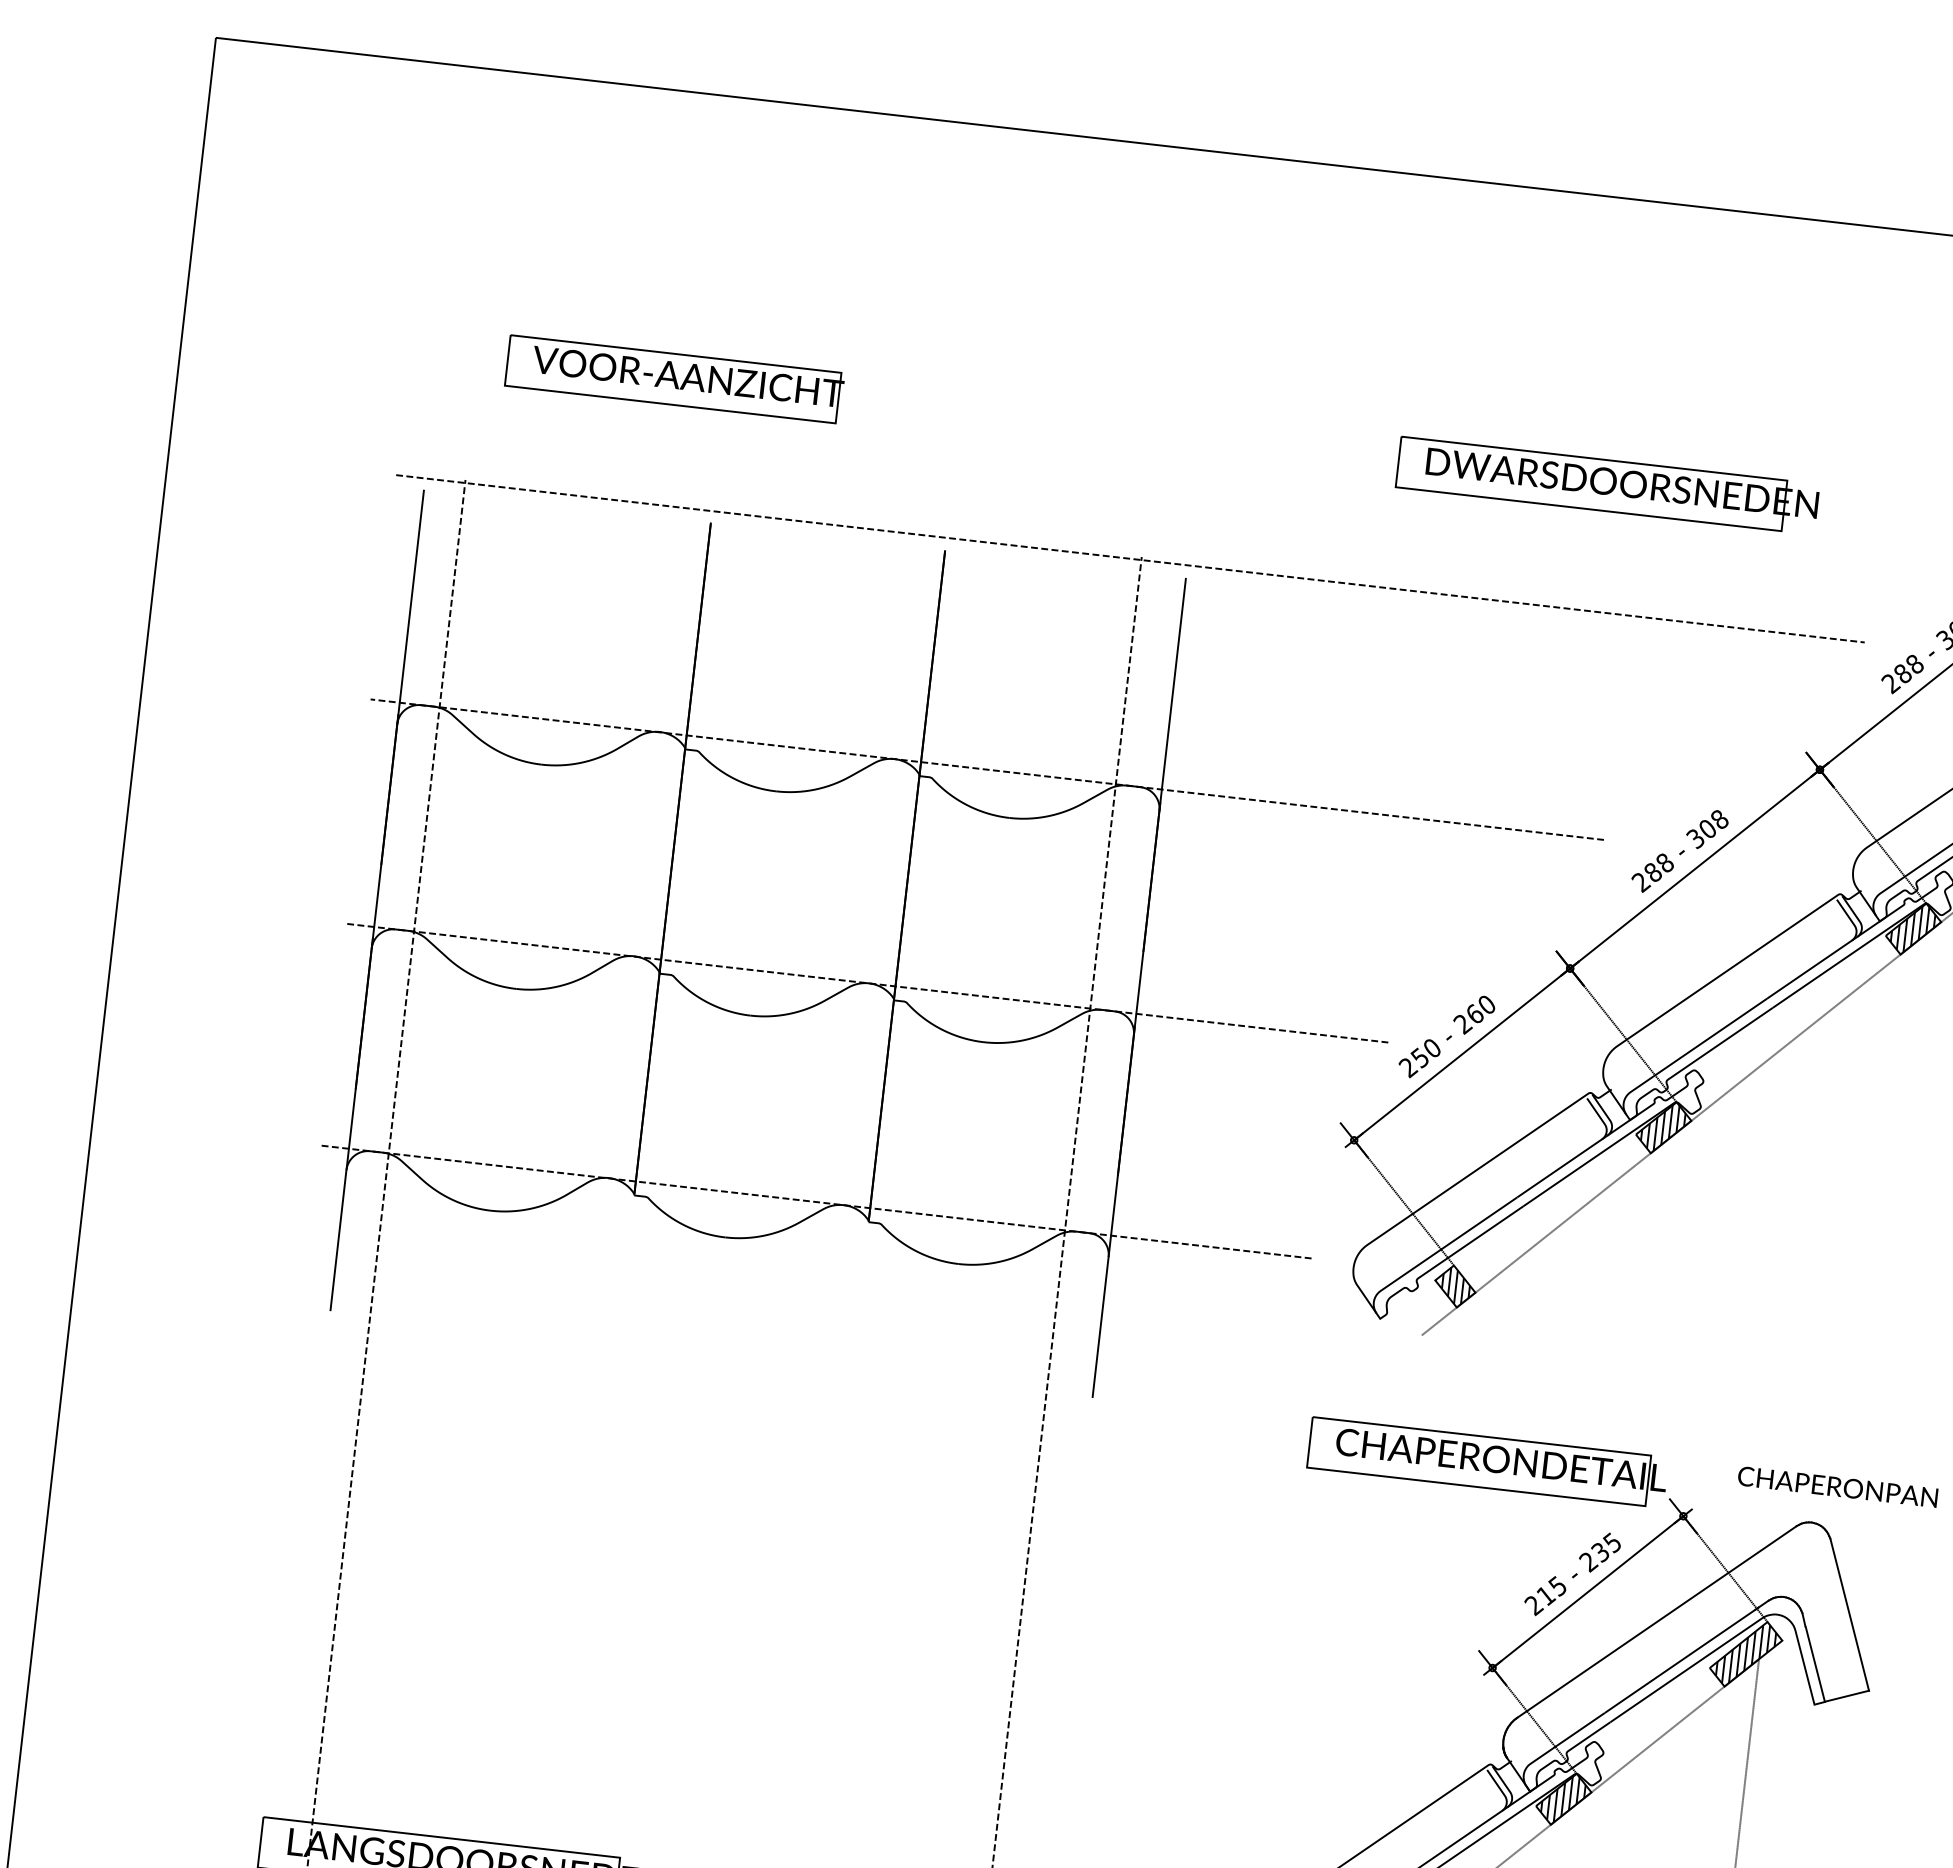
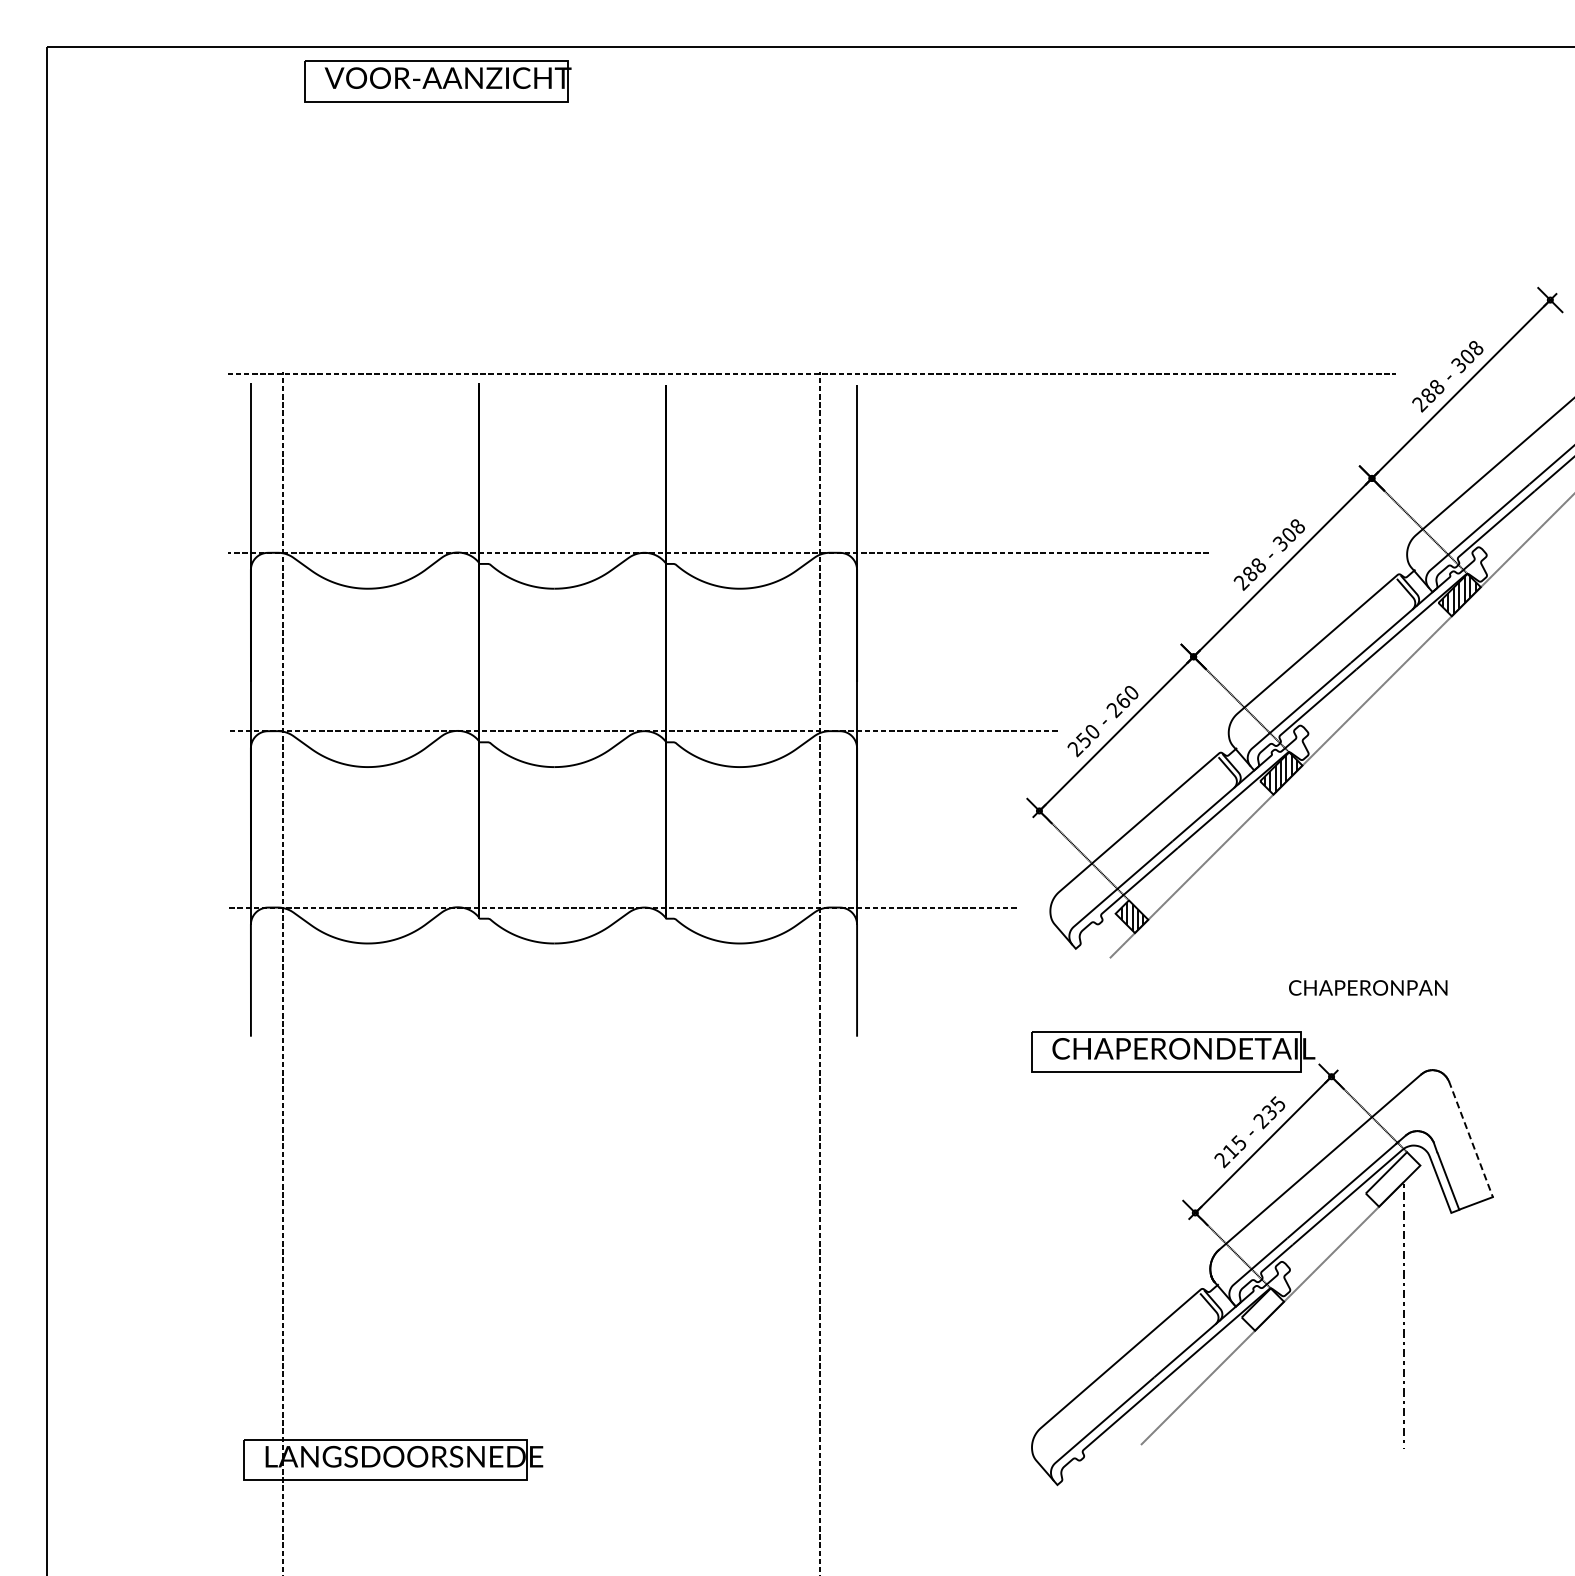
part: (674, 379) -> (437, 81), moved
part: (1607, 485) -> (1179, 274), removed
text: (1838, 1486) -> (1368, 987), moved
line: (1849, 1615) -> (1470, 1139), solid -> dashed
hatch: (1745, 1654) -> (1392, 1179), removed
hatch: (1563, 1799) -> (1262, 1309), removed

